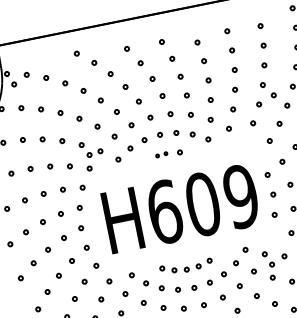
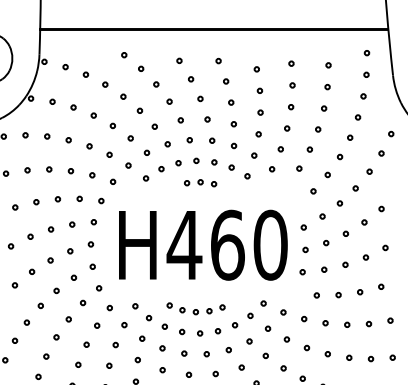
circle: (13, 84) -> (49, 74), removed
circle: (273, 94) -> (327, 142), removed
part: (161, 154) -> (193, 182), size x1.43
circle: (89, 155) -> (115, 167), removed
text: (201, 203) -> (226, 244), H609 -> H460
circle: (271, 264) -> (288, 325), removed

